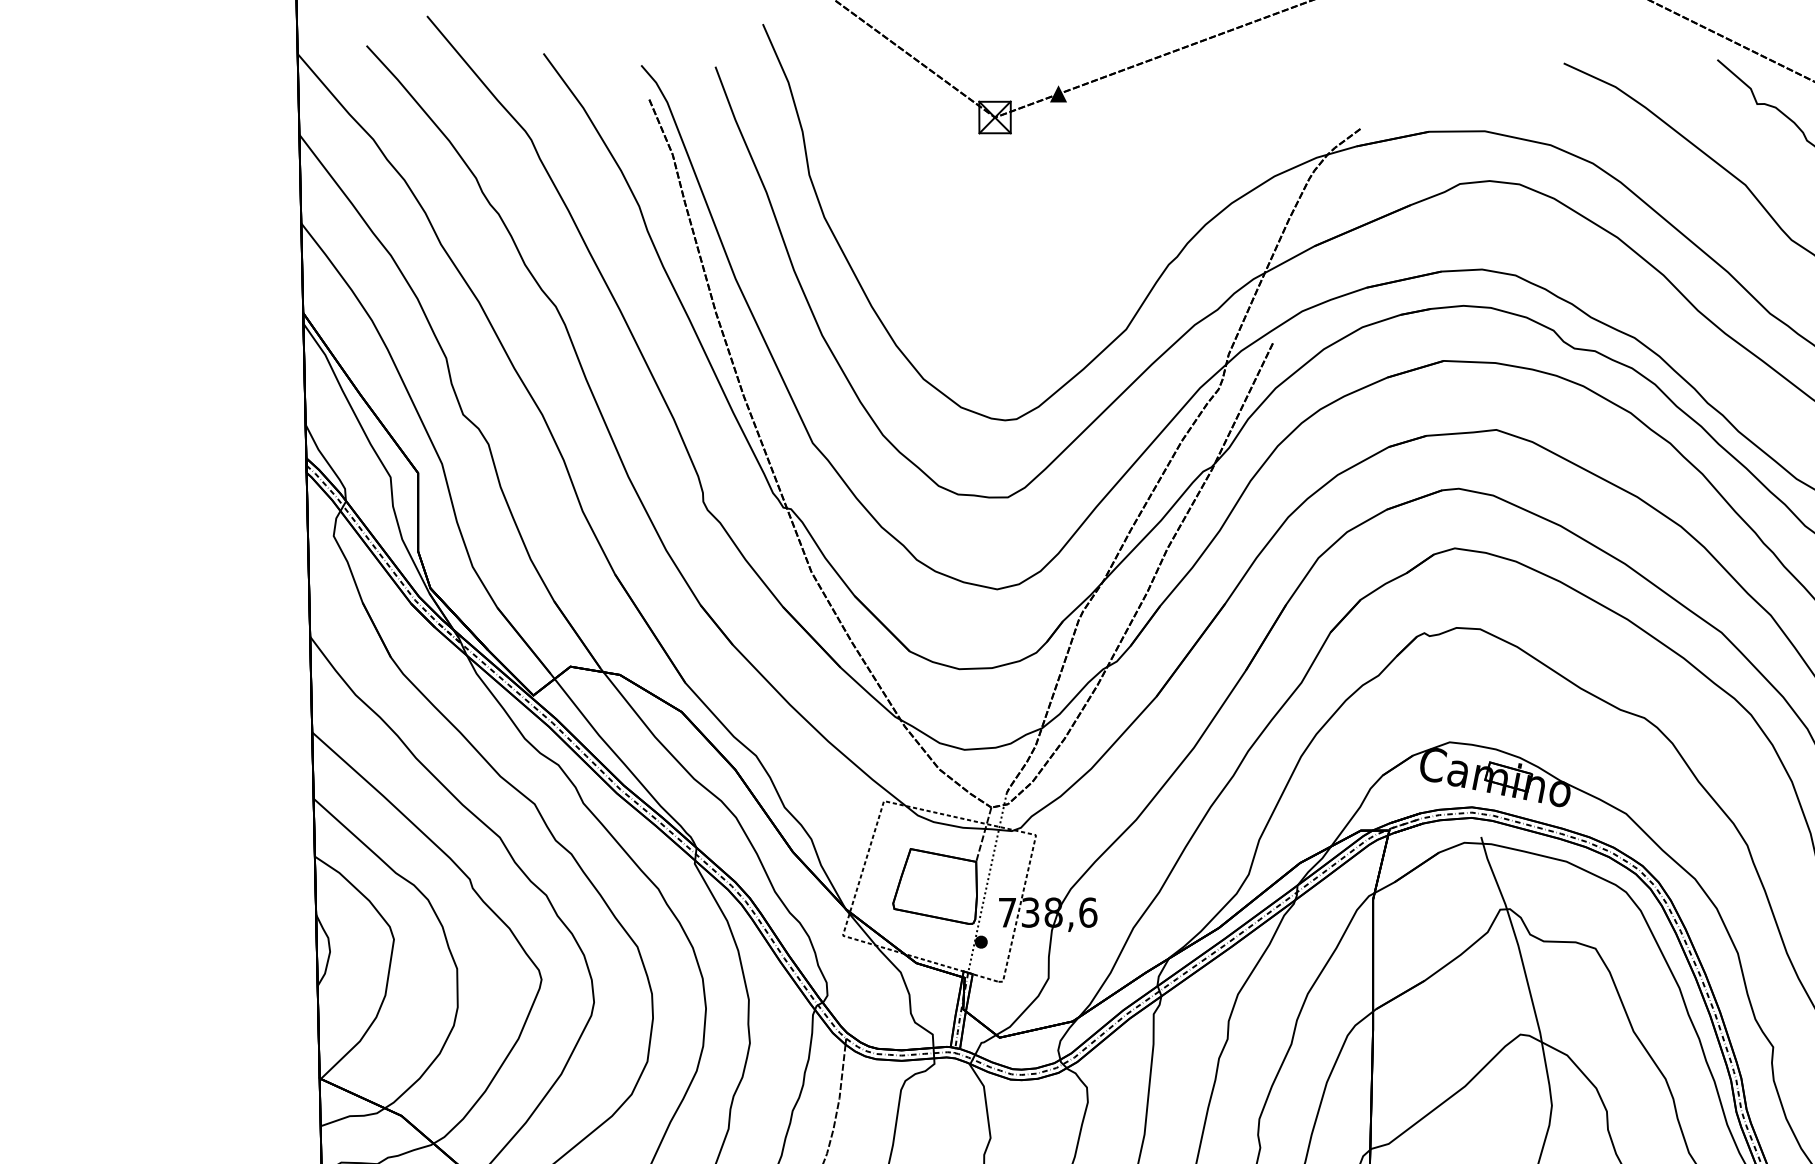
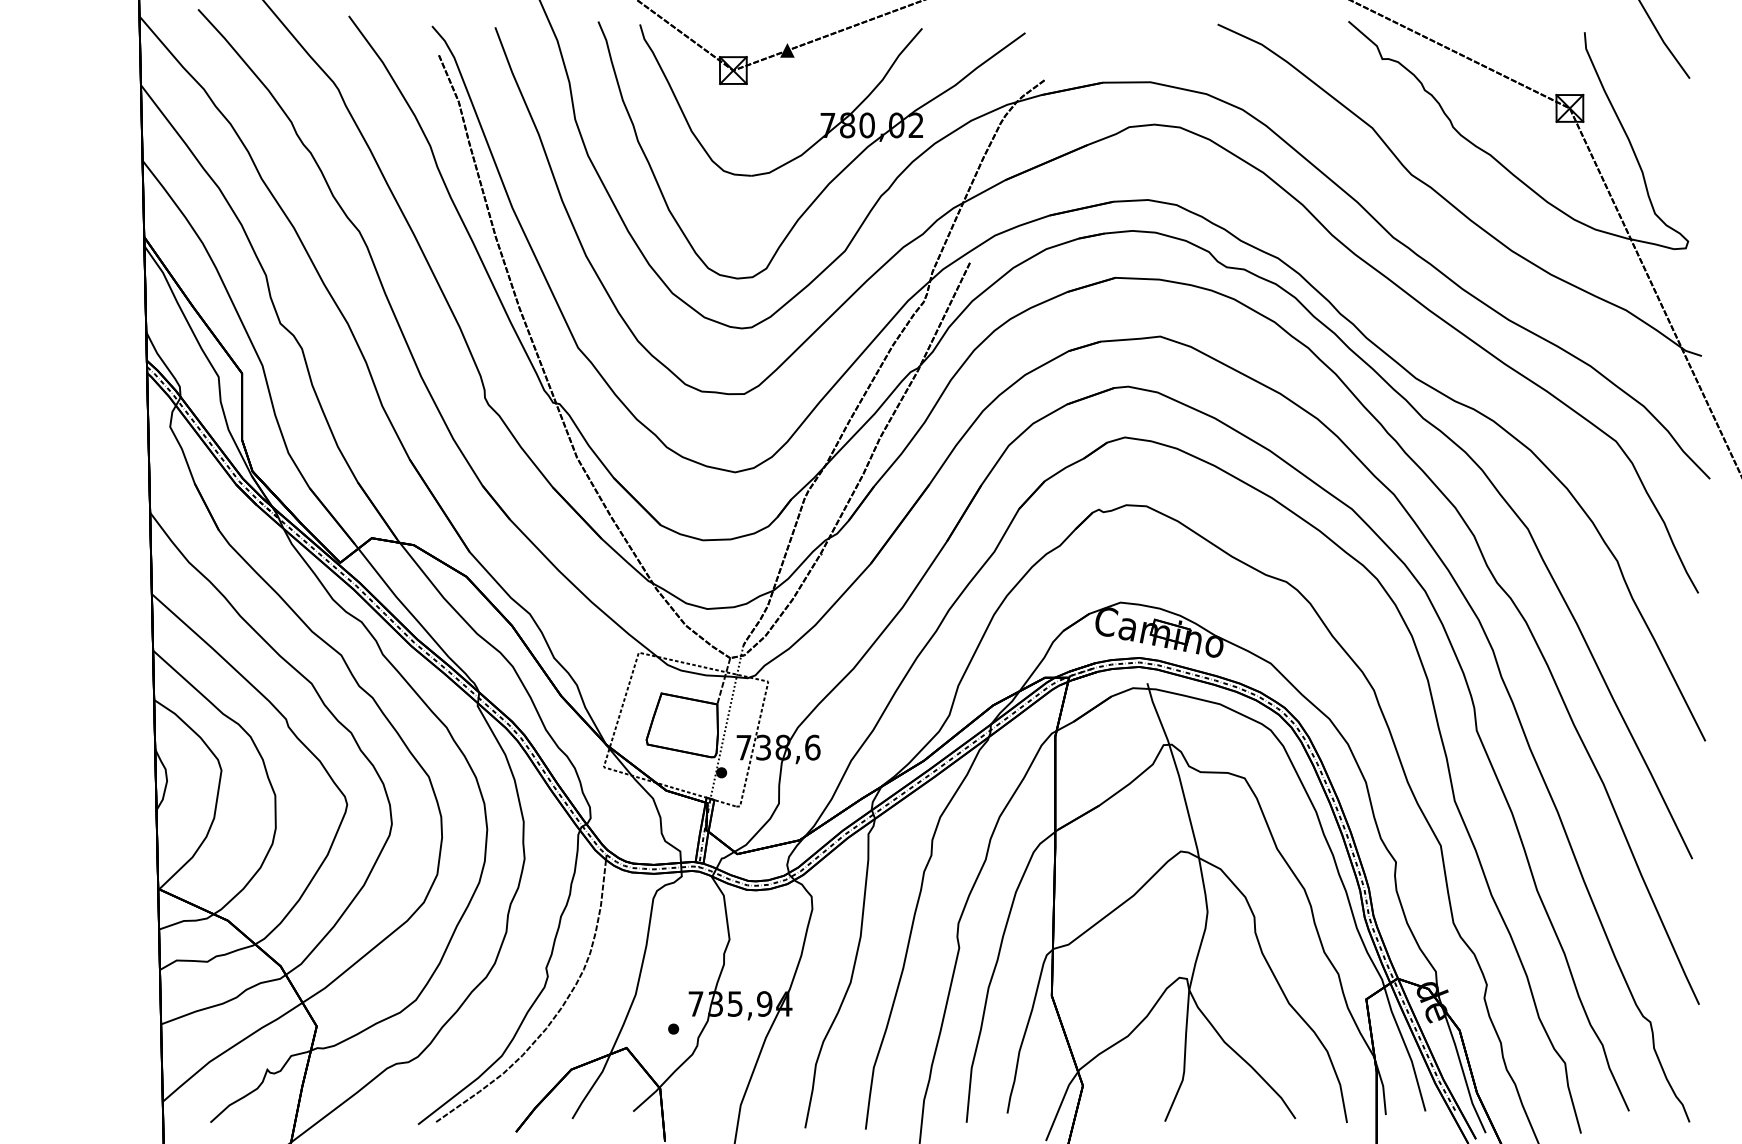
part: (1086, 211) -> (811, 150), added

